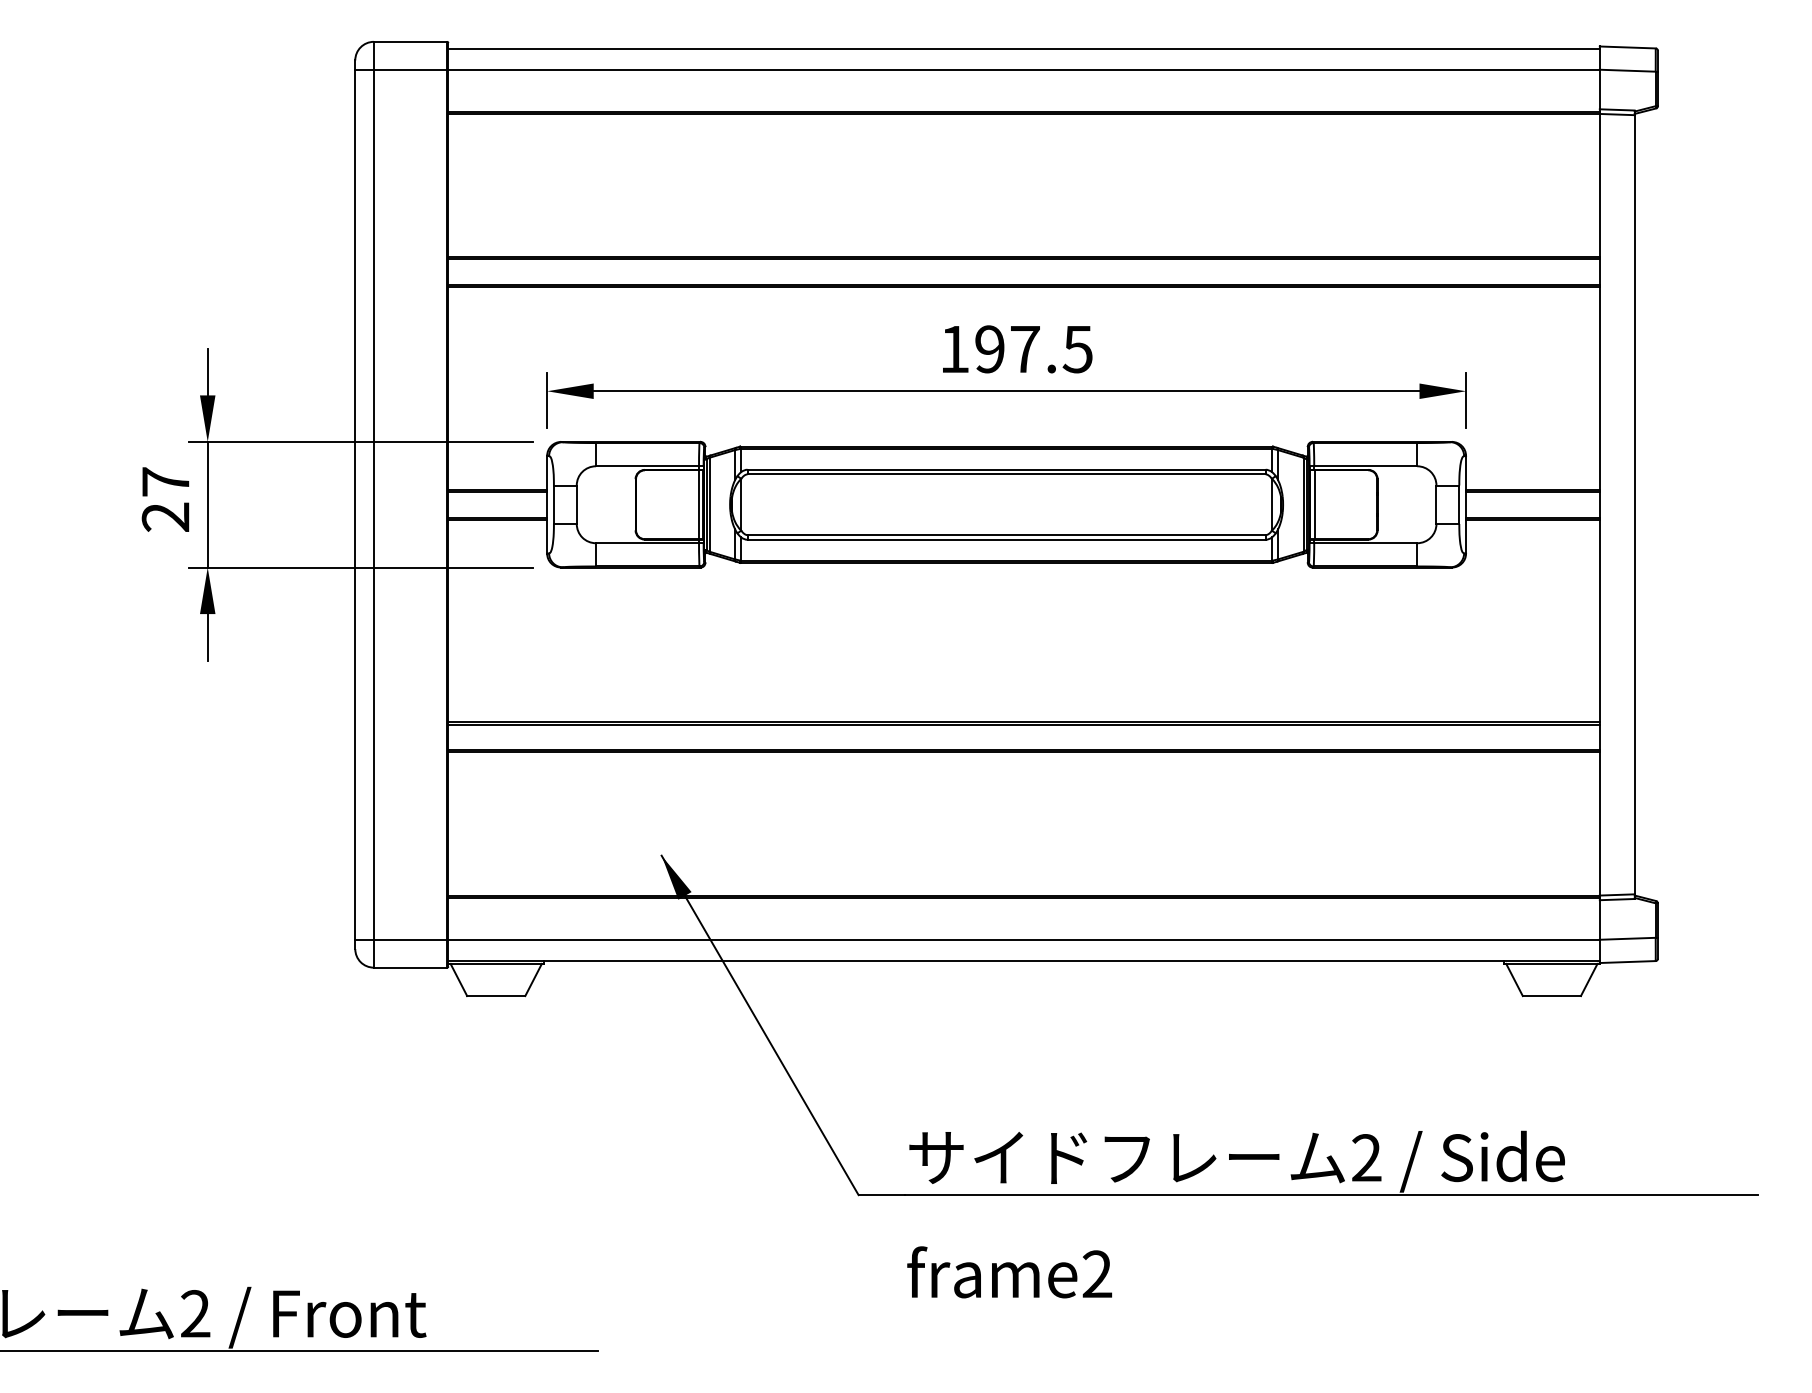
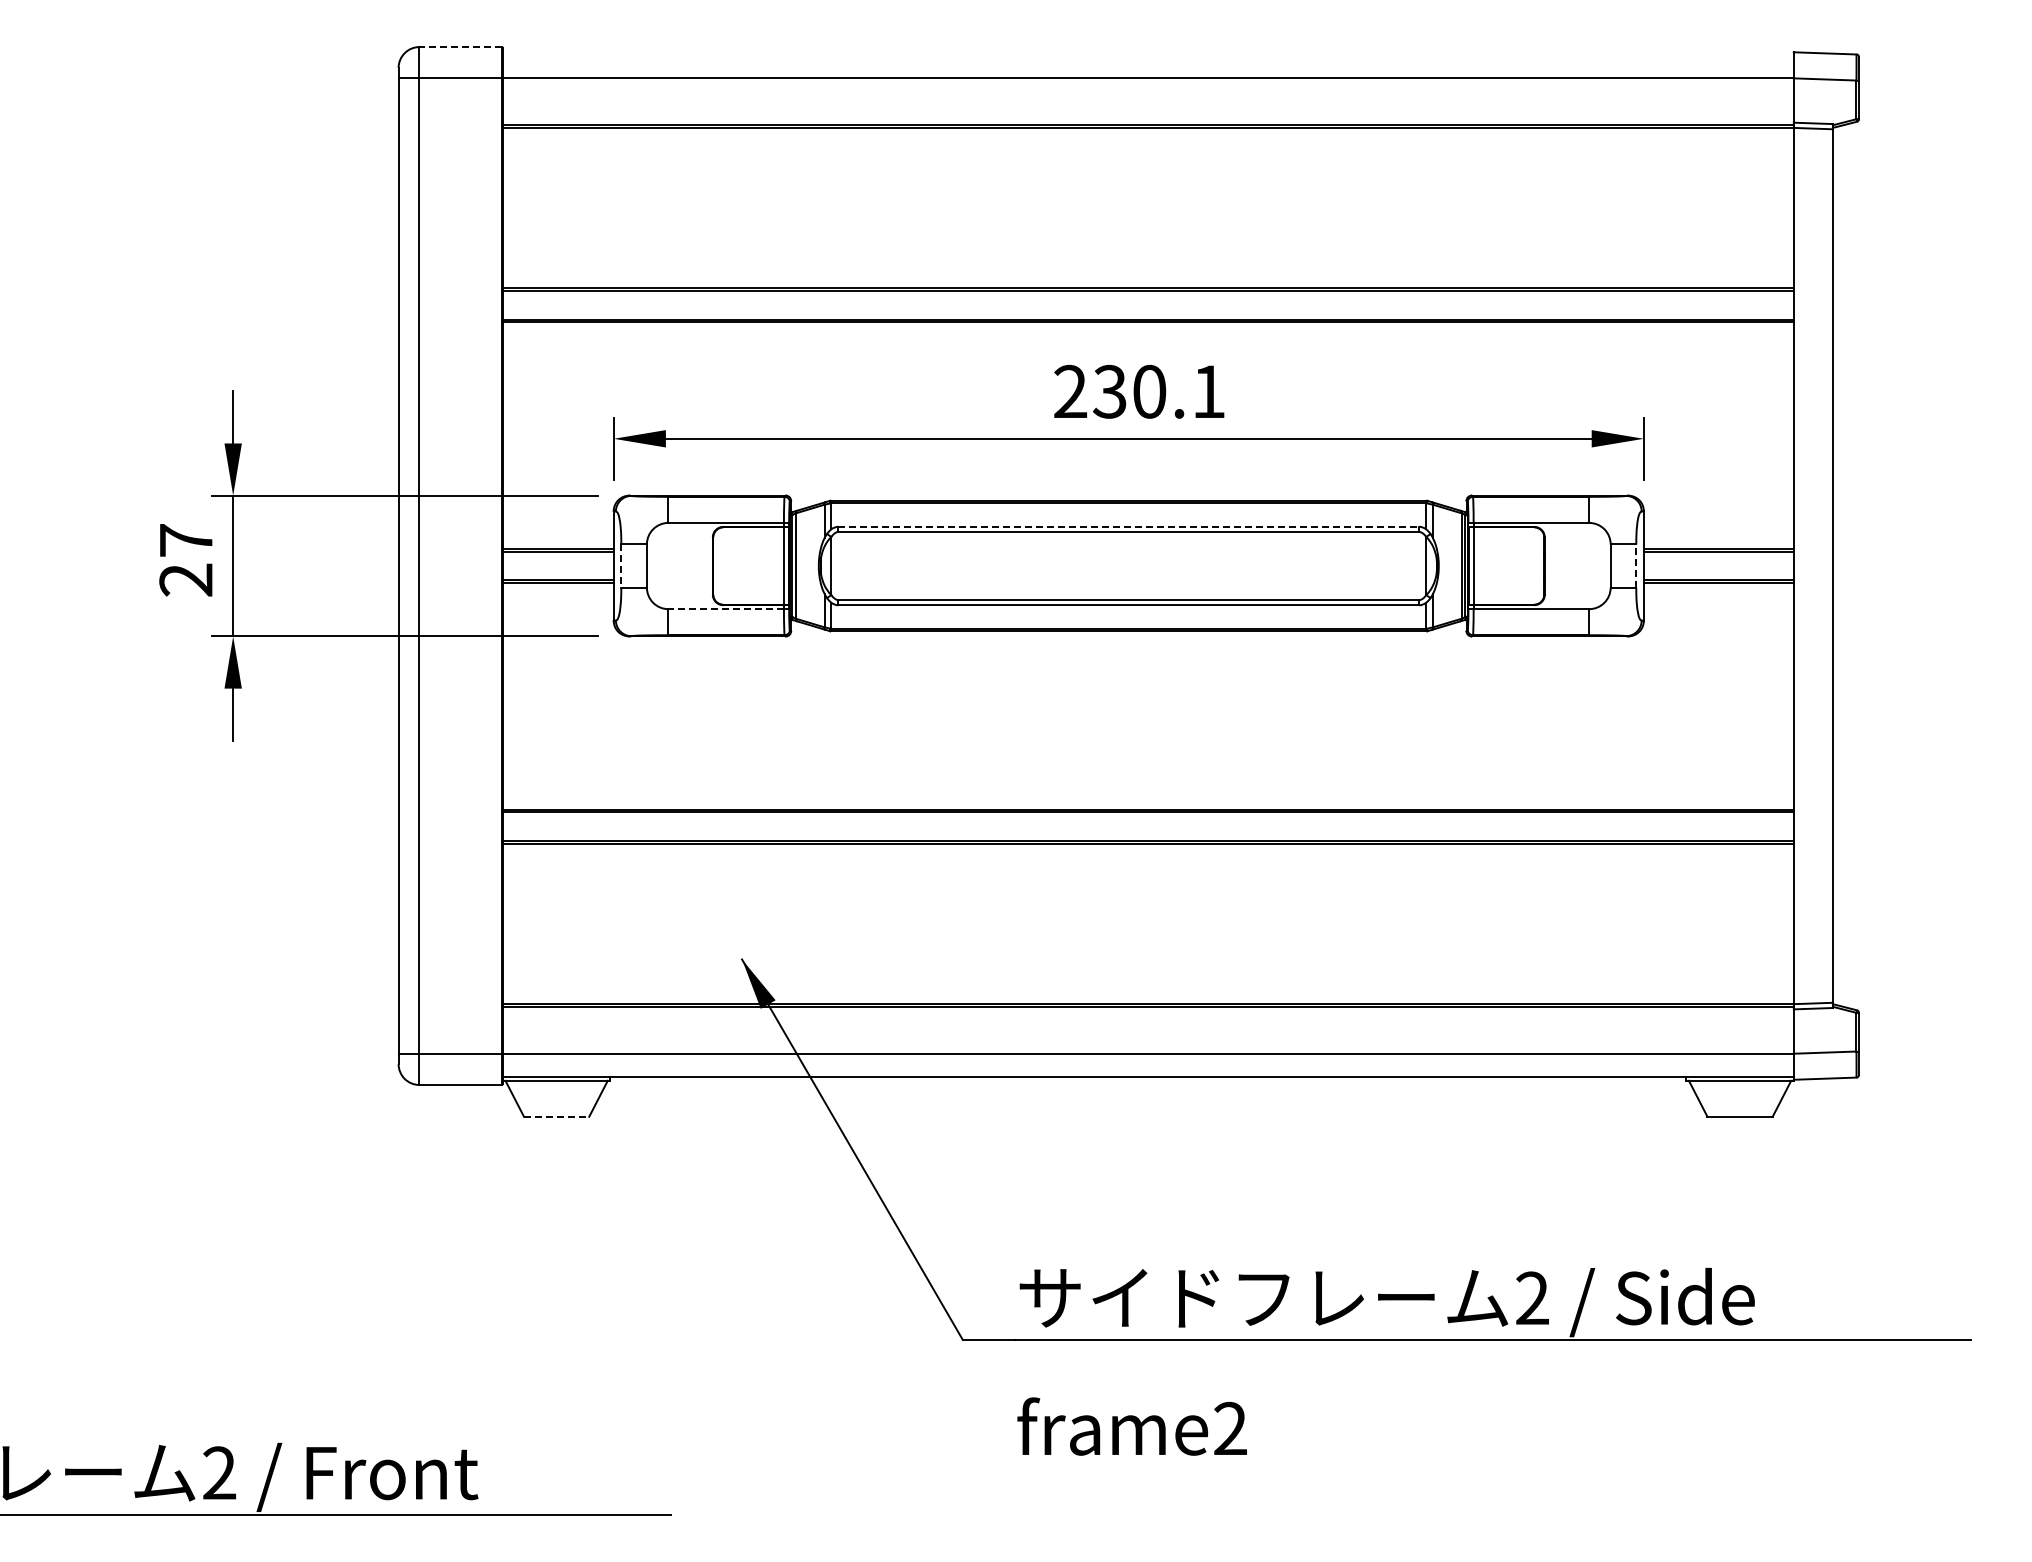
line: (410, 42) -> (460, 47), solid -> dashed
line: (1023, 48) -> (1147, 54), removed
text: (1016, 349) -> (1139, 391), 197.5 -> 230.1
line: (1007, 469) -> (1129, 526), solid -> dashed
line: (554, 505) -> (621, 566), solid -> dashed
line: (1459, 505) -> (1636, 566), solid -> dashed
line: (647, 543) -> (726, 609), solid -> dashed
line: (496, 995) -> (556, 1116), solid -> dashed

